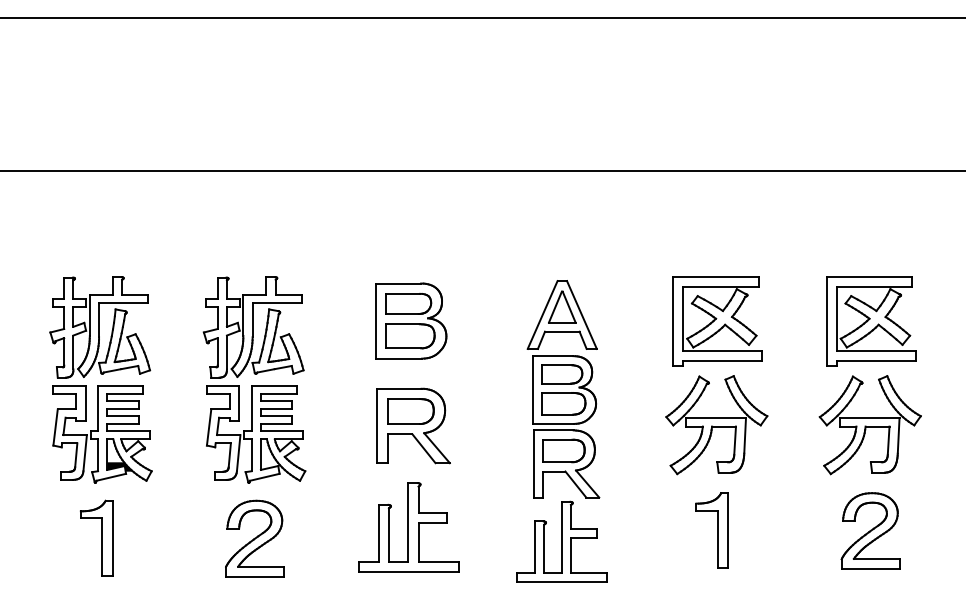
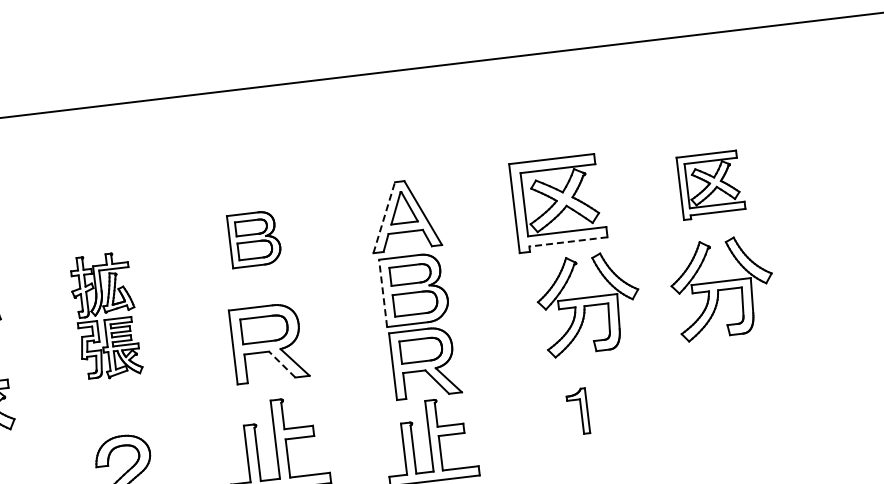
line: (542, 314) -> (384, 217), solid -> dashed
part: (411, 320) -> (254, 238), size x0.7
part: (871, 321) -> (711, 185), size x0.7
line: (722, 360) -> (568, 241), solid -> dashed
part: (254, 379) -> (105, 315), size x0.6
line: (532, 390) -> (383, 293), solid -> dashed
part: (716, 425) -> (588, 304), moved
line: (423, 448) -> (281, 364), solid -> dashed
part: (711, 530) -> (577, 411), size x0.6
part: (870, 530) -> (735, 392), removed

